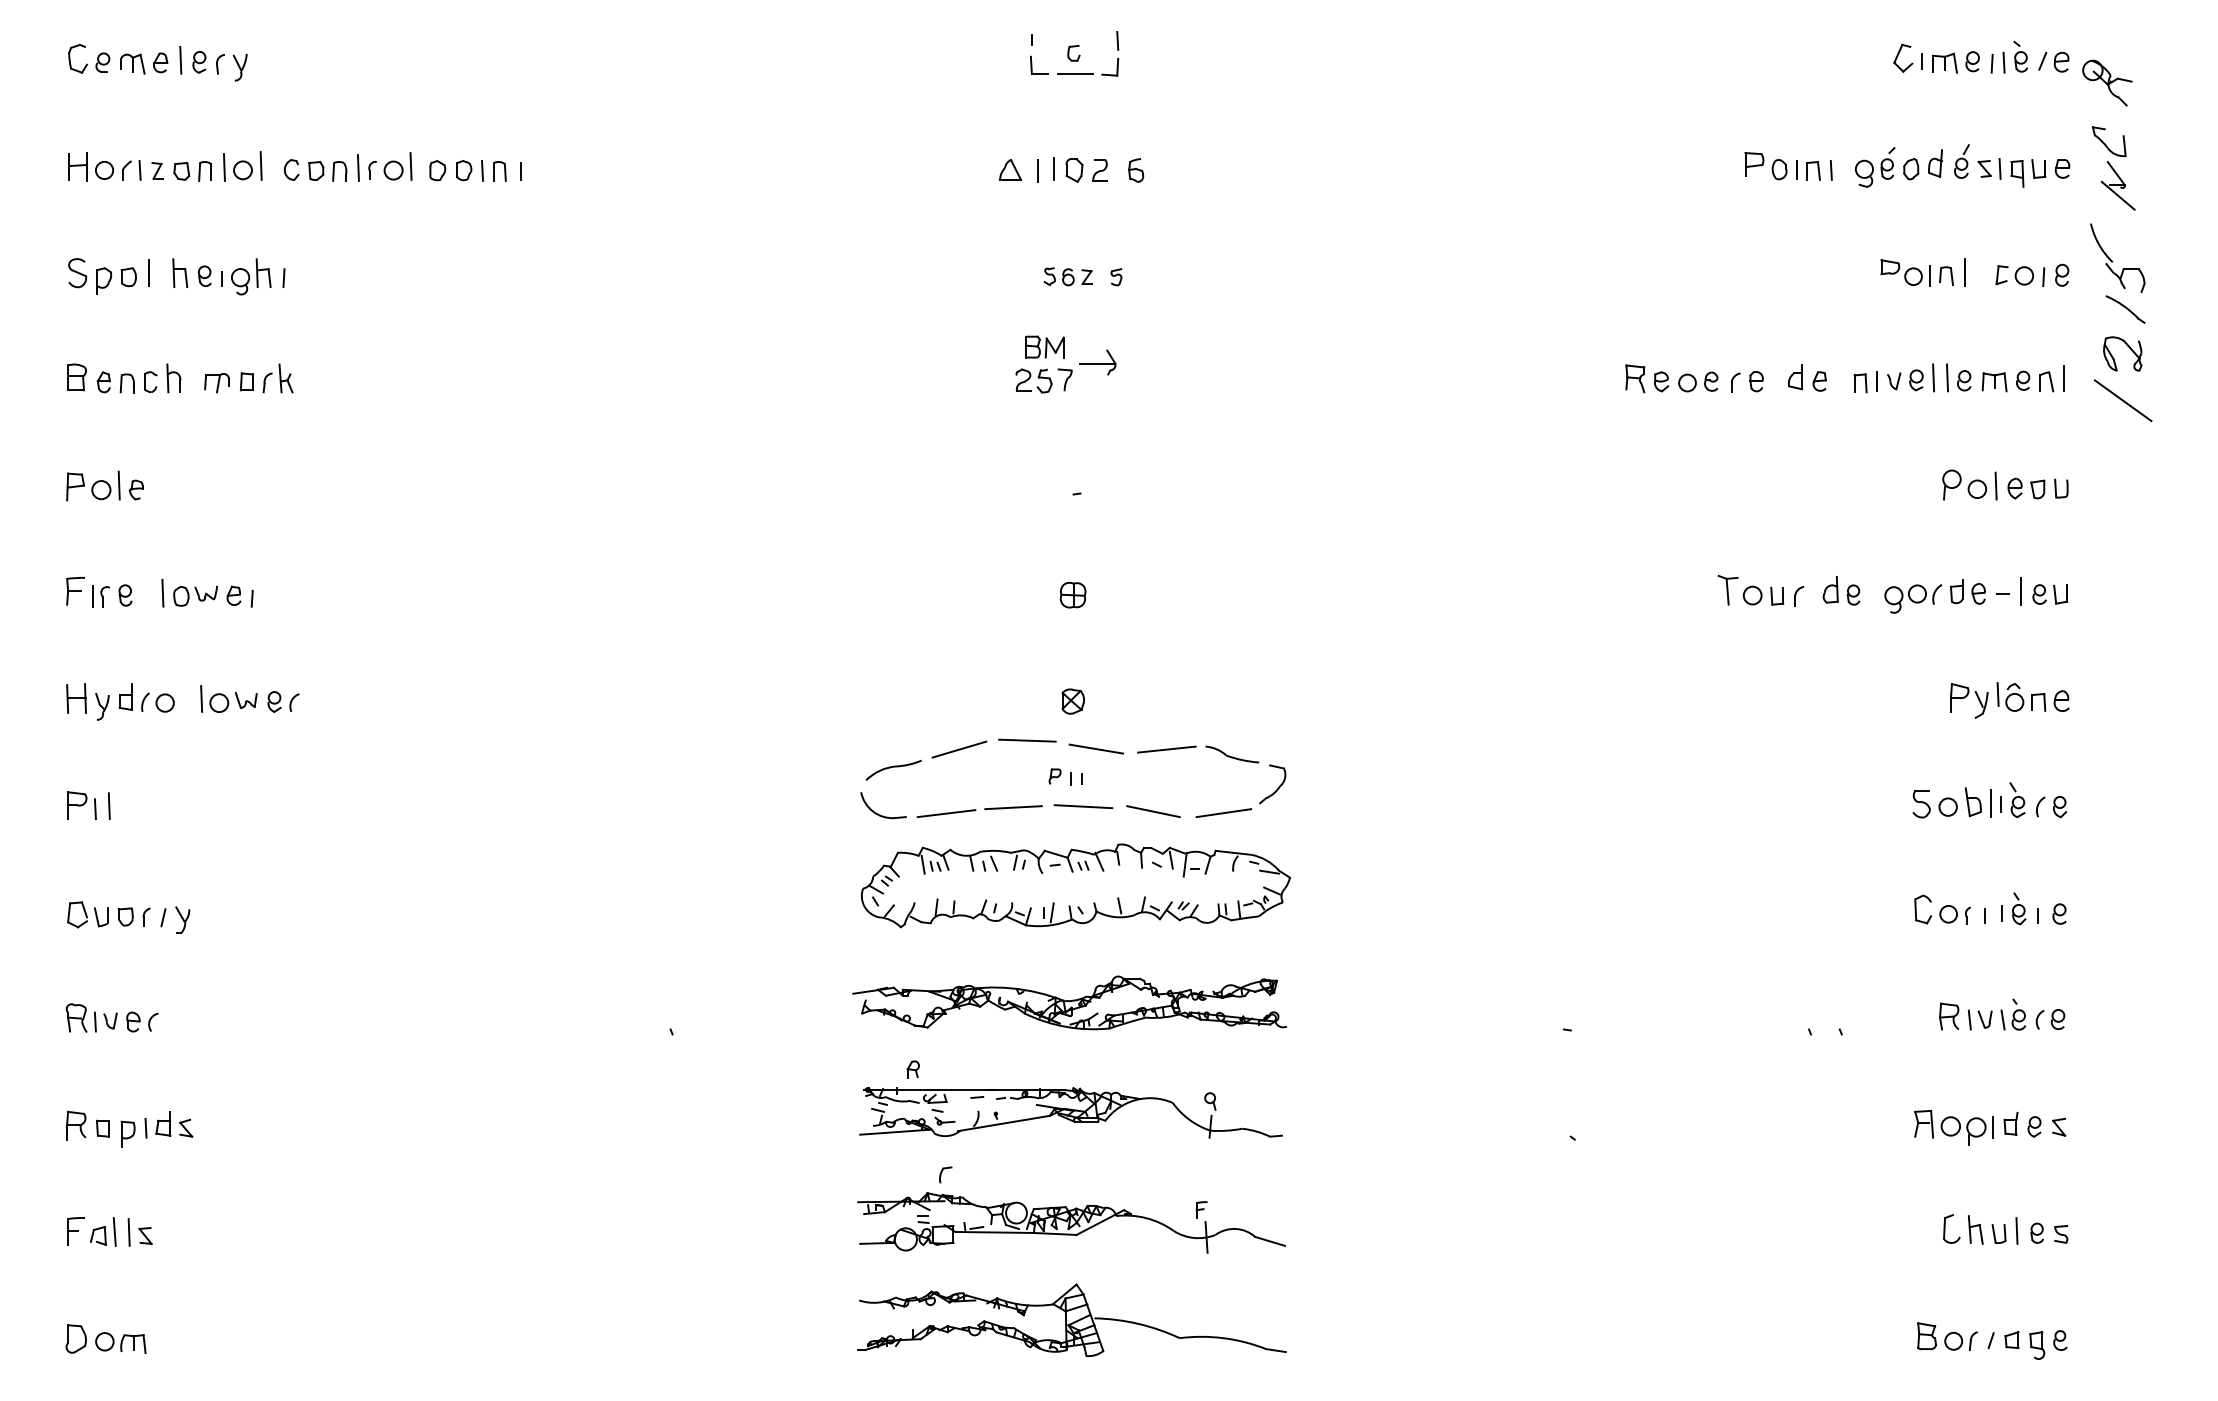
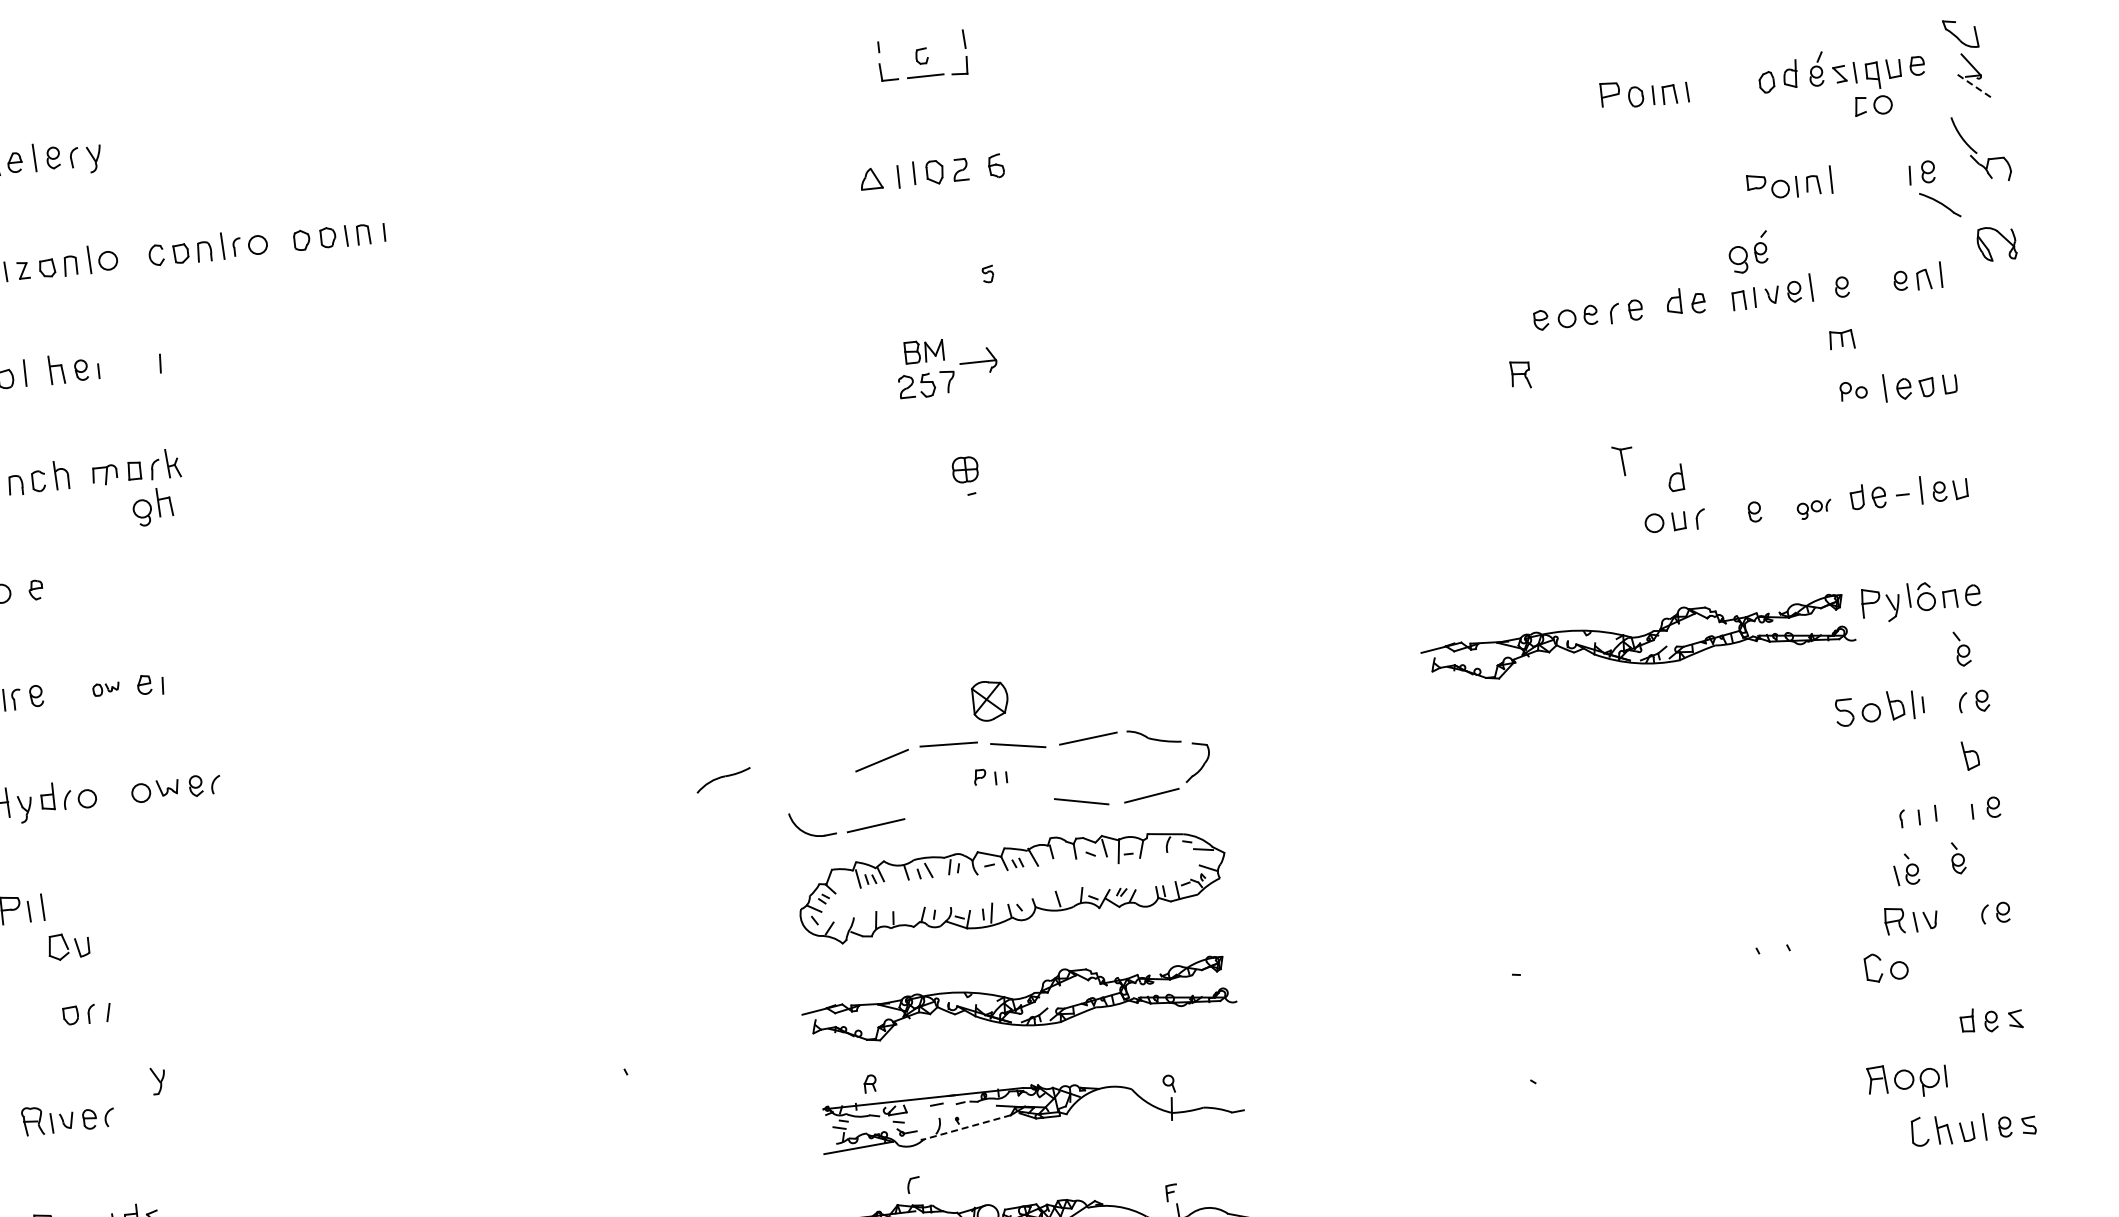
line: (260, 165) -> (125, 254), removed
line: (410, 166) -> (274, 239), removed
part: (1875, 167) -> (1749, 252), moved
line: (2118, 196) -> (1975, 87), solid -> dashed
part: (2014, 275) -> (1873, 105), moved
part: (251, 276) -> (153, 506), moved
part: (1067, 276) -> (939, 278), removed
part: (2125, 309) -> (1940, 204), moved
line: (1946, 377) -> (1824, 285), removed
part: (1635, 378) -> (1520, 374), moved
part: (1994, 382) -> (1841, 340), moved
line: (2122, 400) -> (2001, 289), removed
part: (1964, 484) -> (1853, 390), size x0.6
line: (118, 485) -> (17, 587), removed
part: (1727, 589) -> (1622, 460), moved
part: (1830, 589) -> (1675, 477), moved
line: (162, 592) -> (73, 689), removed
part: (1072, 594) -> (964, 469), moved
part: (195, 595) -> (106, 688), size x0.6
part: (1913, 598) -> (1814, 509), size x0.6
line: (201, 698) -> (123, 790), removed
part: (1072, 701) -> (989, 700), size x1.6
part: (1723, 708) -> (1637, 638), added
part: (893, 769) -> (723, 779), moved
part: (2017, 800) -> (1962, 649), moved
line: (1083, 806) -> (1011, 804), removed
line: (1013, 807) -> (942, 812), removed
part: (2042, 860) -> (1970, 755), added
part: (2019, 908) -> (1958, 857), moved
part: (1935, 909) -> (1885, 967), moved
part: (87, 914) -> (68, 946), moved
part: (182, 919) -> (158, 1080), moved
part: (2012, 1014) -> (1905, 869), moved
line: (1004, 1123) -> (966, 1127), solid -> dashed
part: (1953, 1127) -> (1906, 1080), moved

